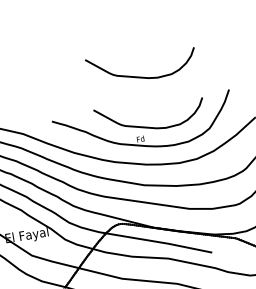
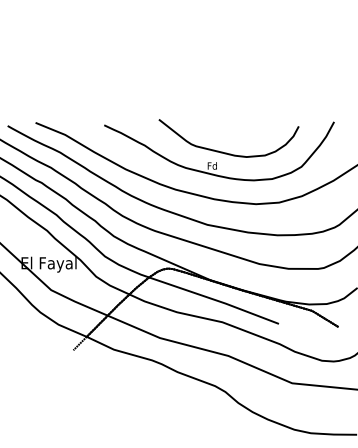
curve: (141, 76) -> (226, 87), removed

